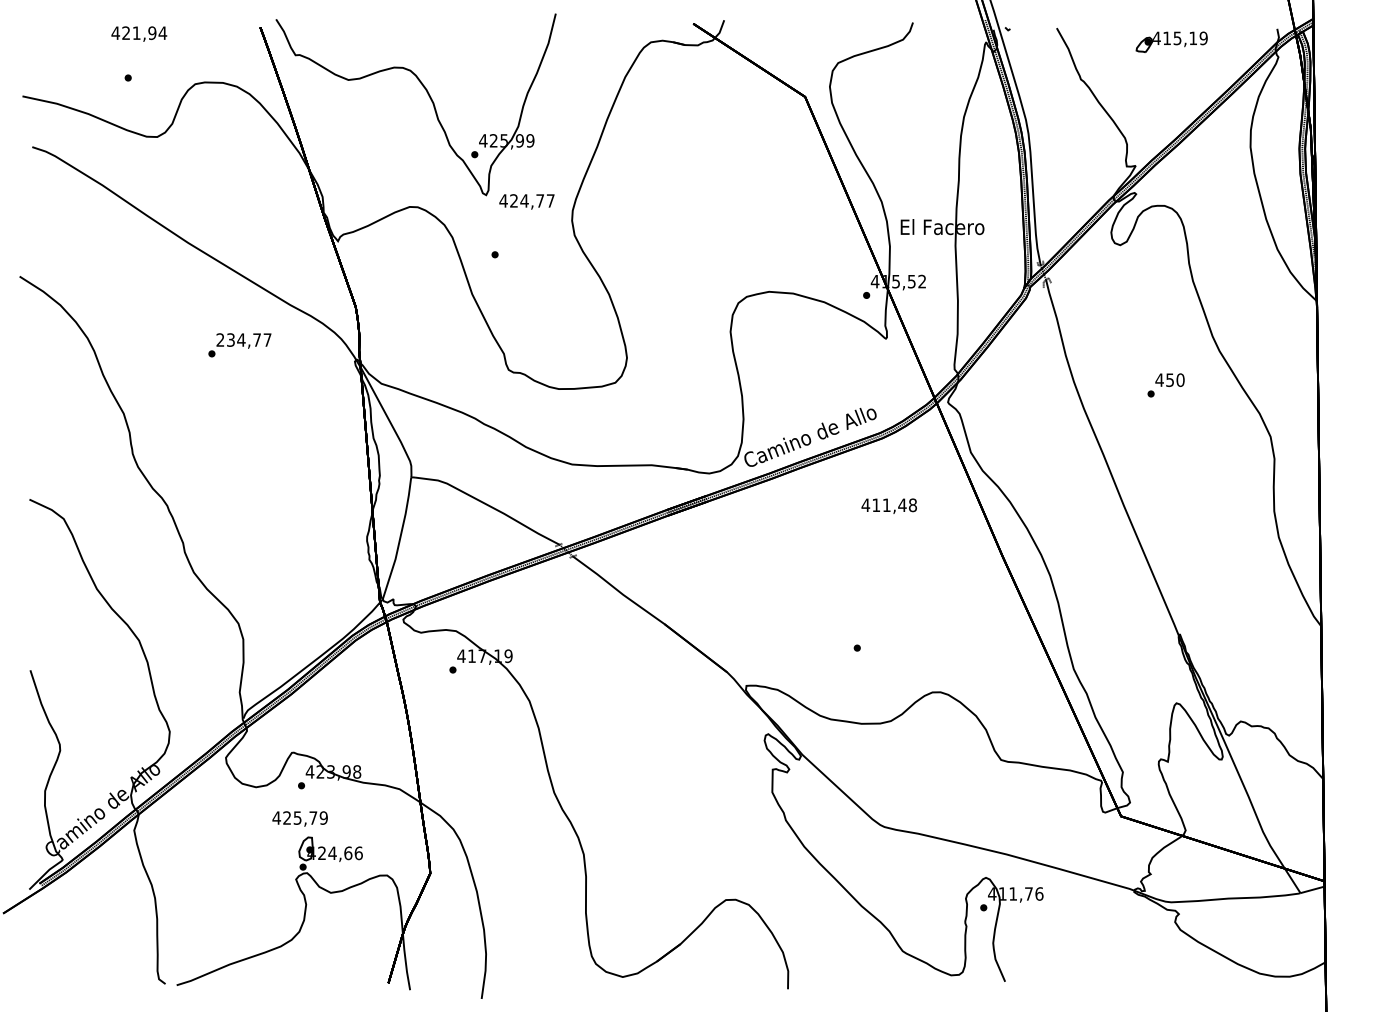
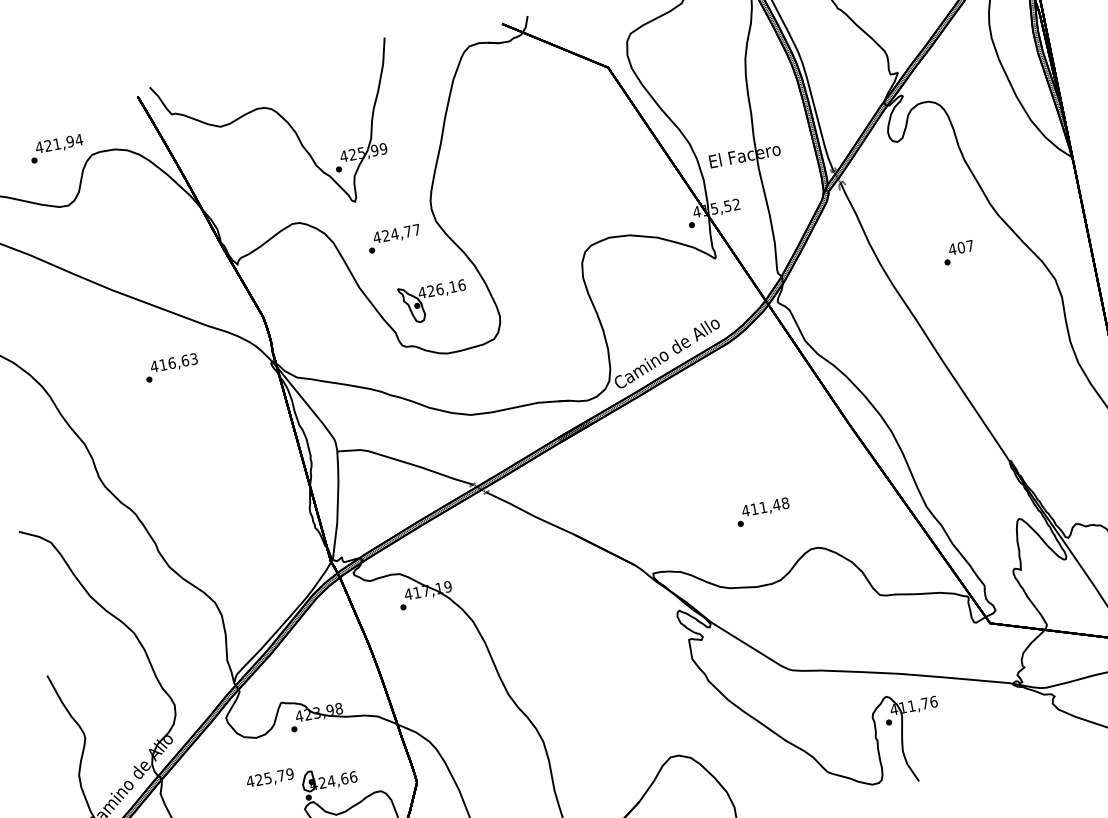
text: (139, 33) -> (59, 143), moved
text: (526, 201) -> (396, 234), moved
part: (554, 325) -> (433, 300), added
text: (243, 339) -> (173, 362), 234,77 -> 416,63
text: (1175, 379) -> (965, 246), 450 -> 407
text: (888, 505) -> (764, 507), moved
text: (299, 818) -> (269, 778), moved

